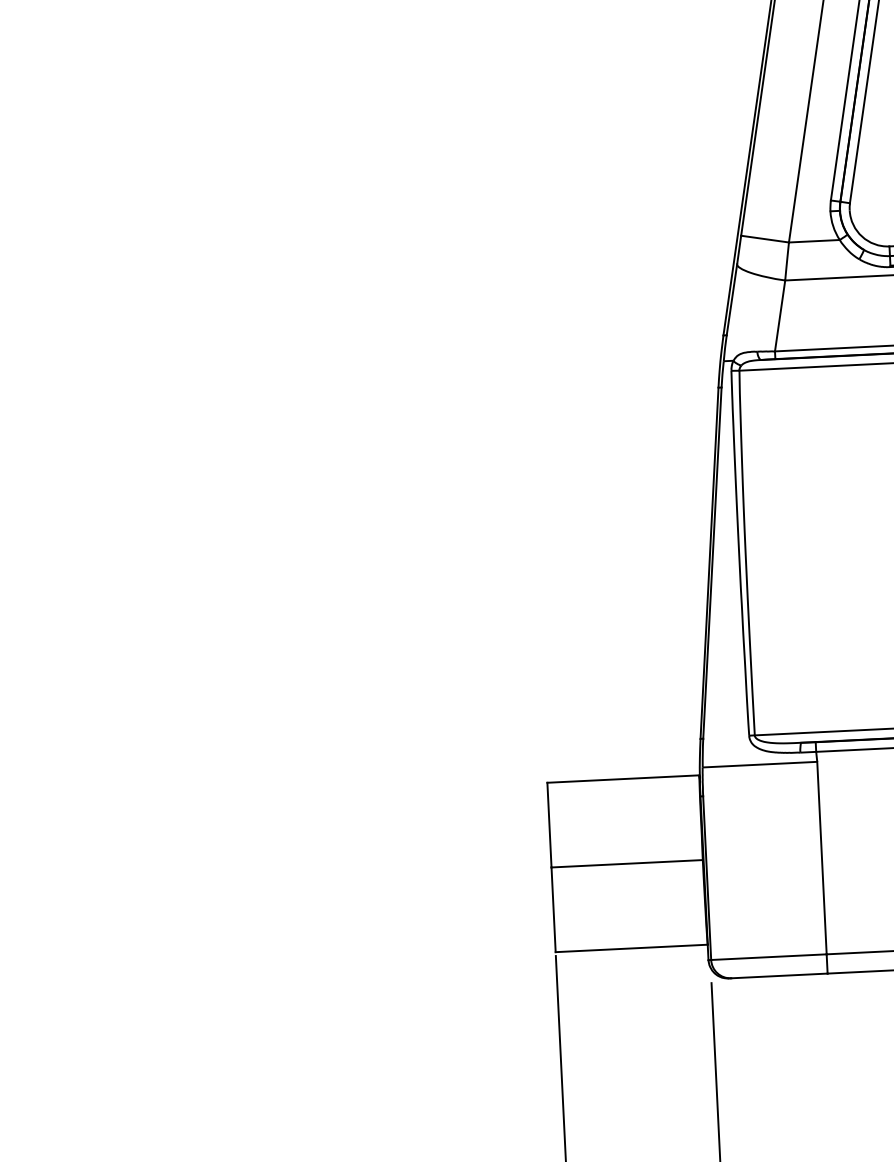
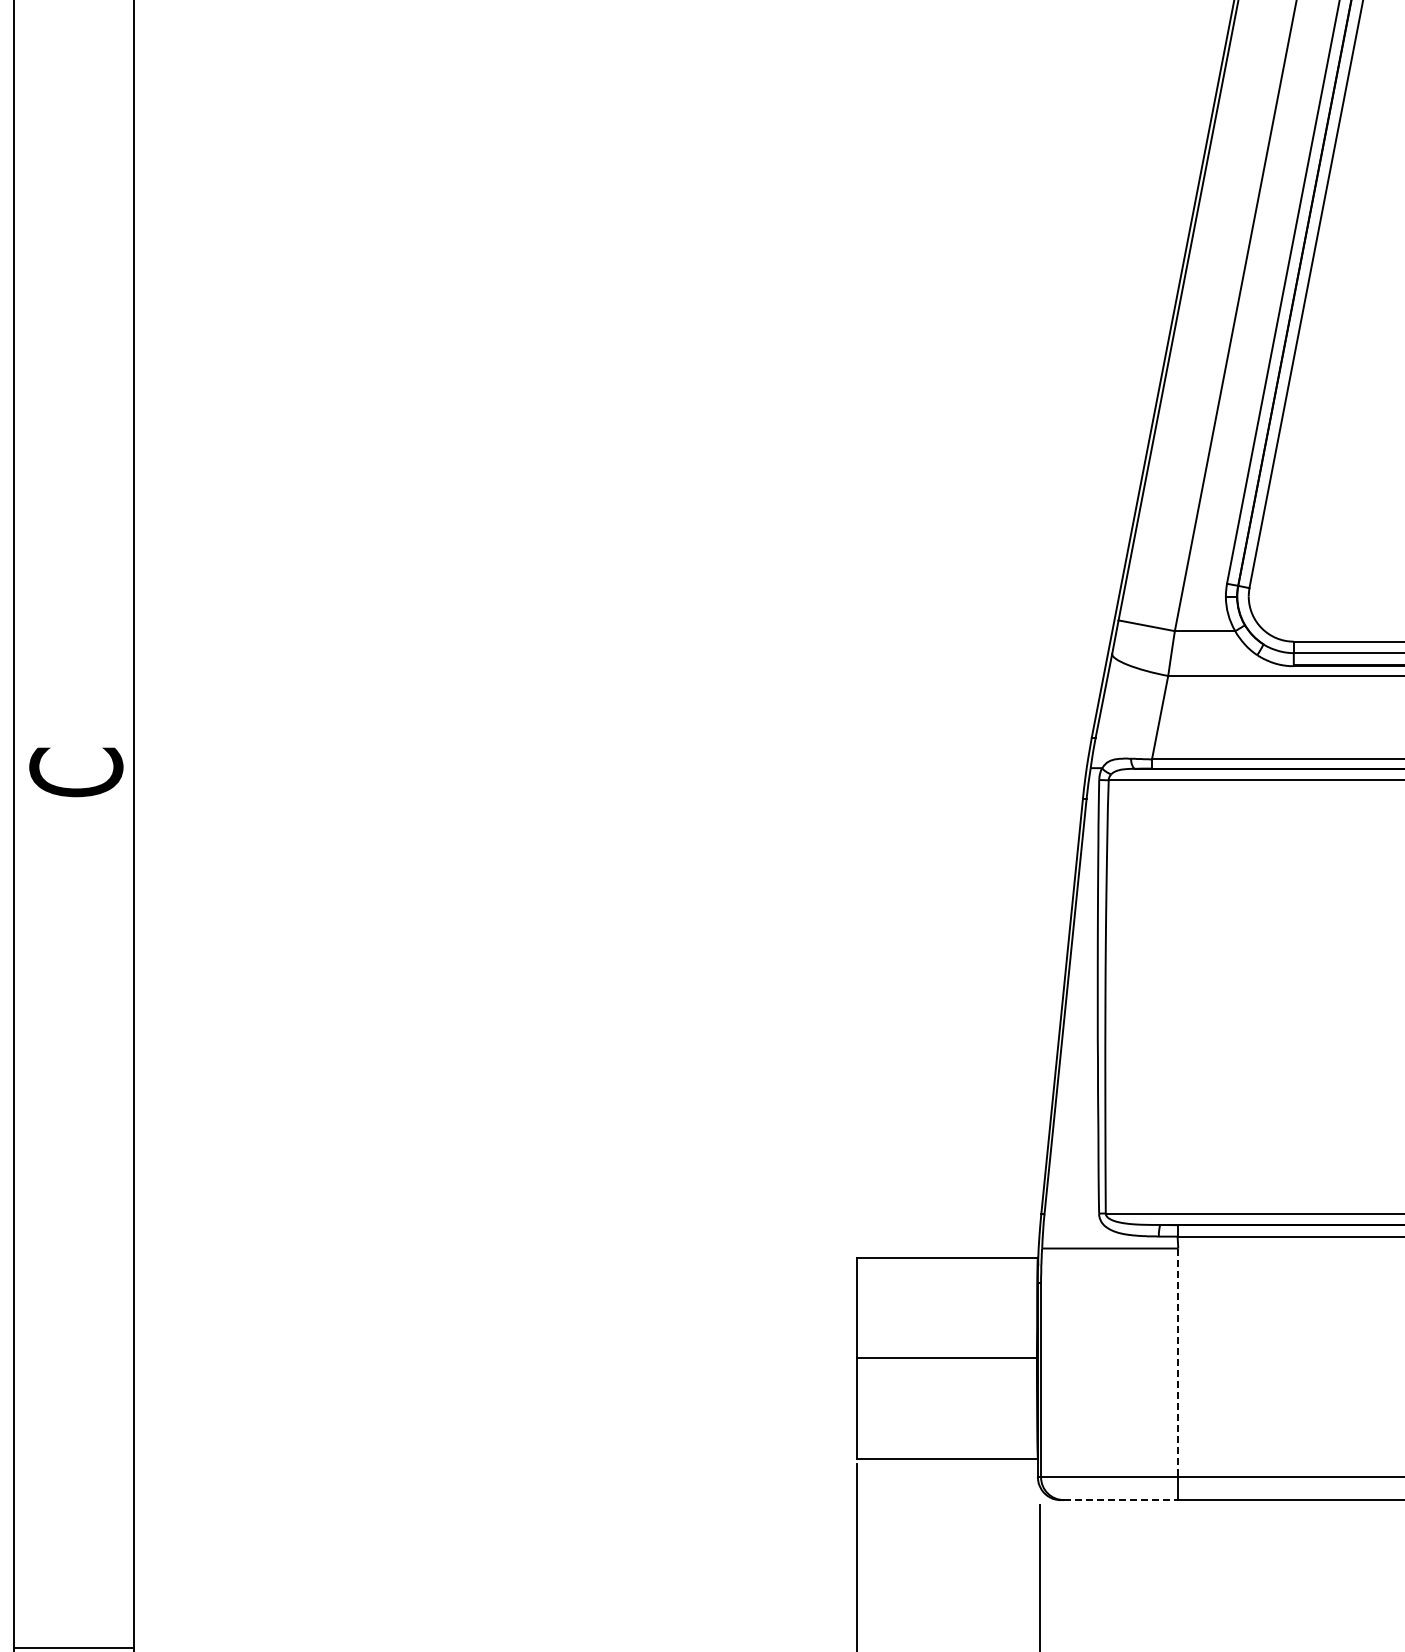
line: (822, 858) -> (1178, 1363), solid -> dashed
line: (779, 976) -> (1121, 1500), solid -> dashed

